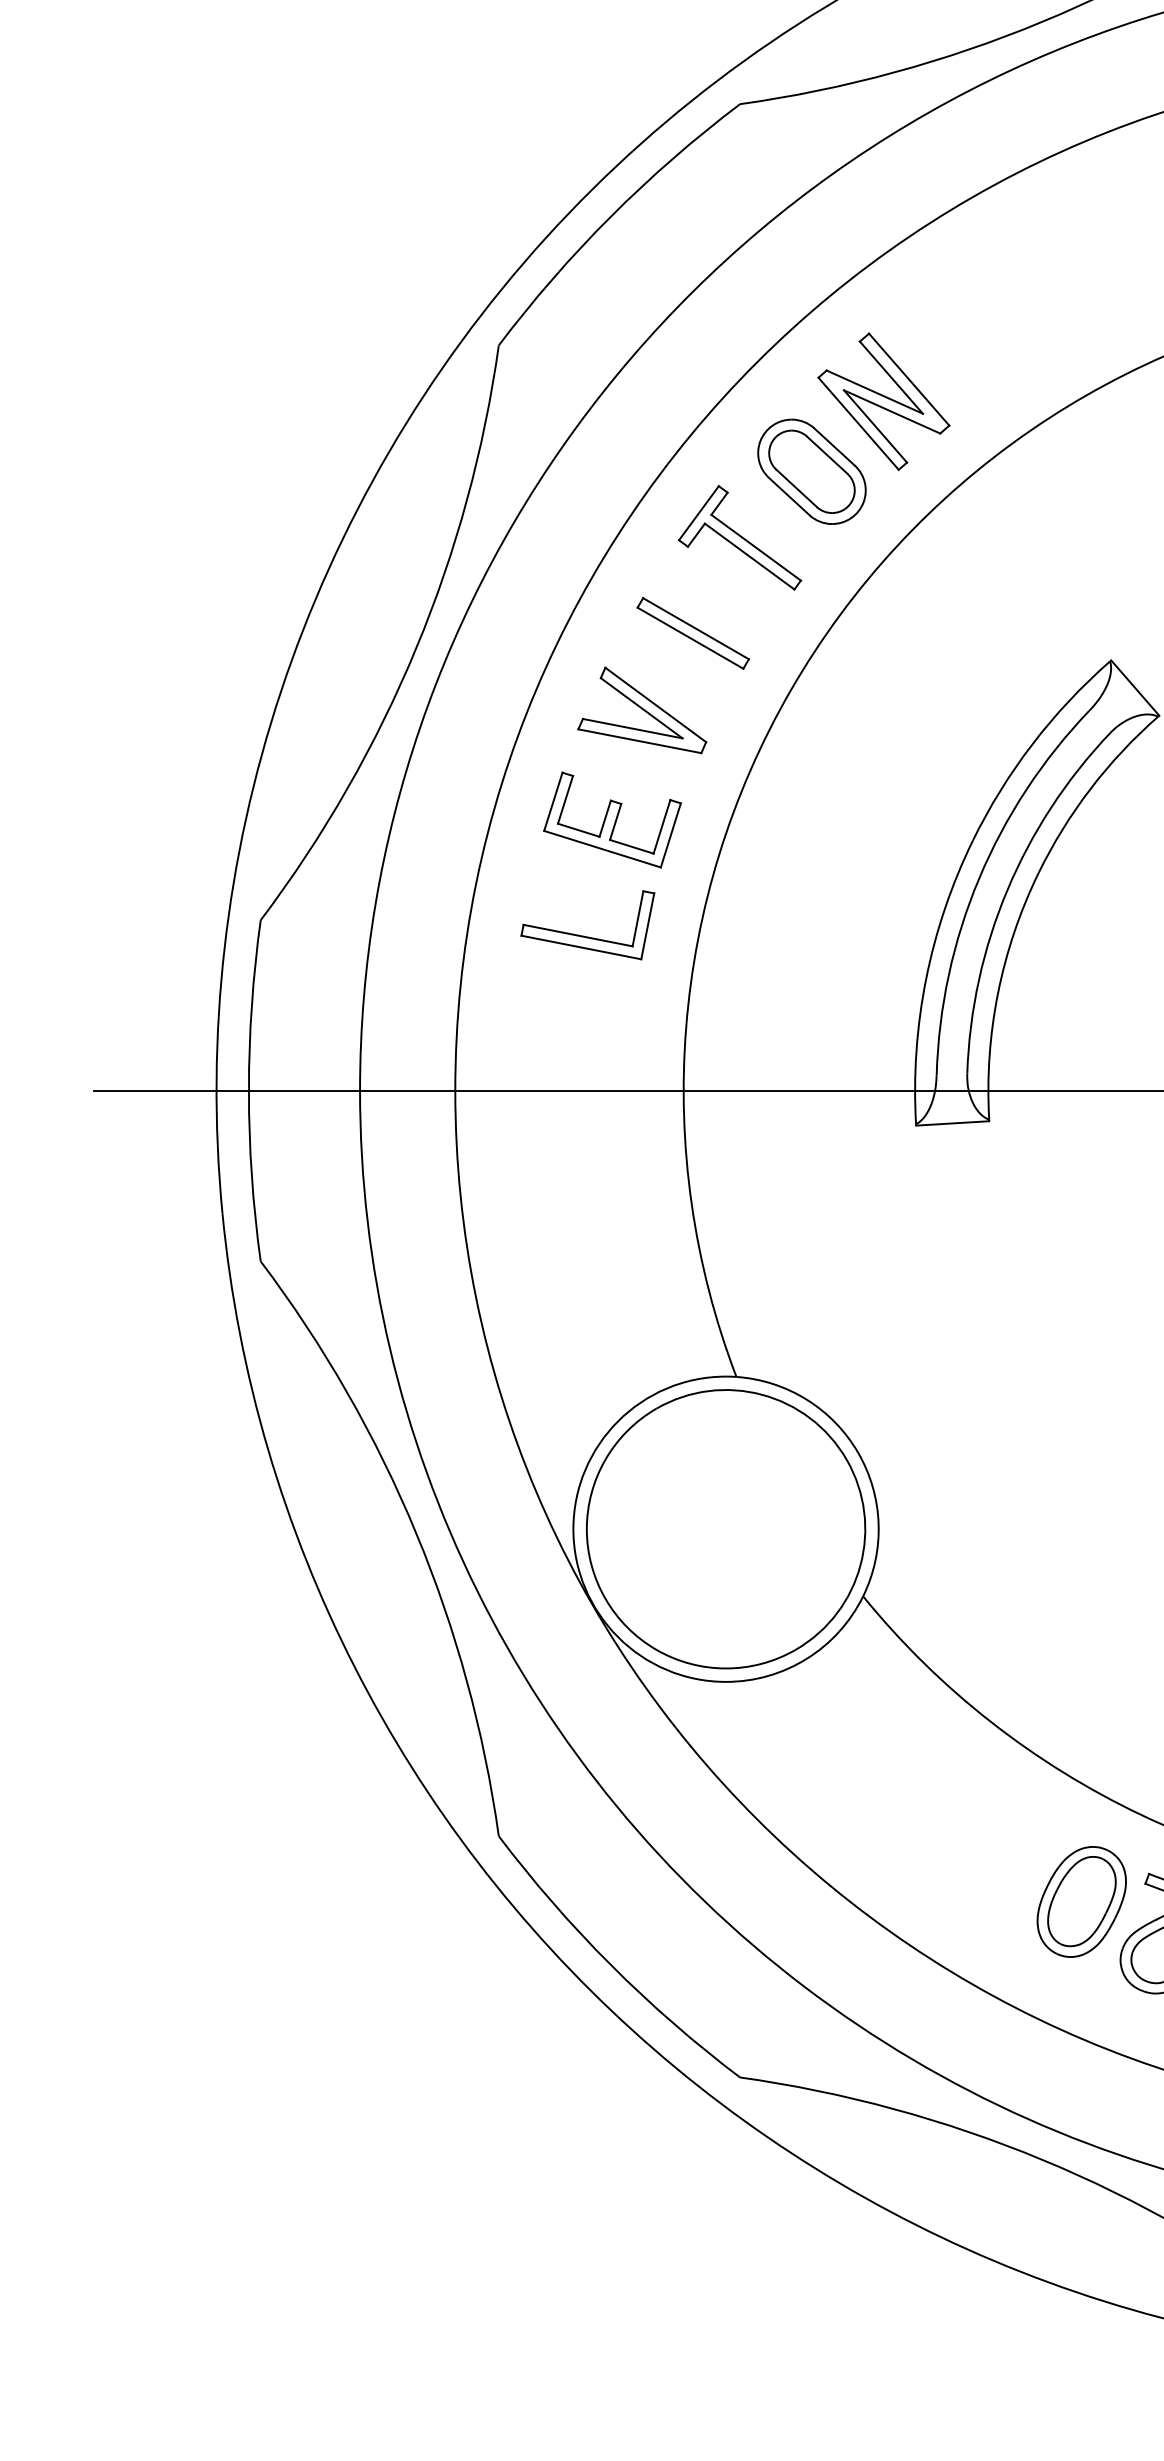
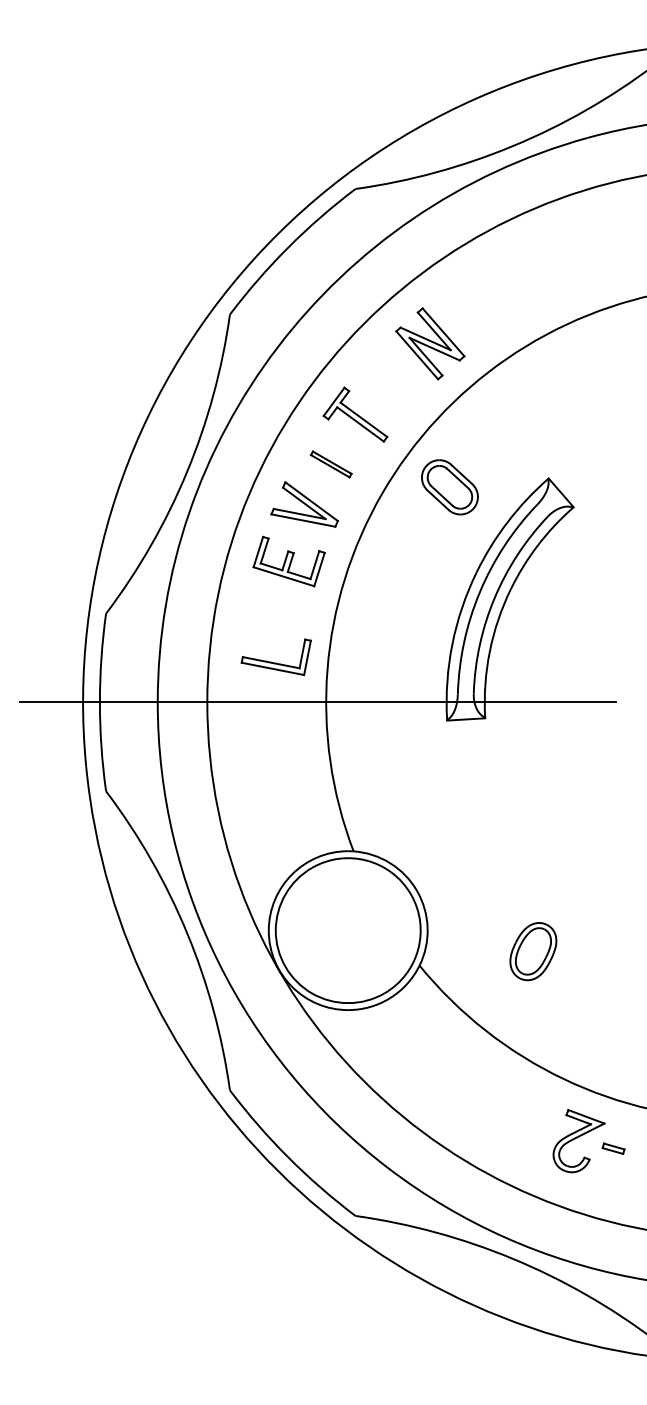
part: (811, 472) -> (449, 487), moved
part: (693, 633) -> (331, 464), size x0.7
part: (586, 925) -> (275, 657), moved
part: (1082, 1901) -> (533, 951), moved

